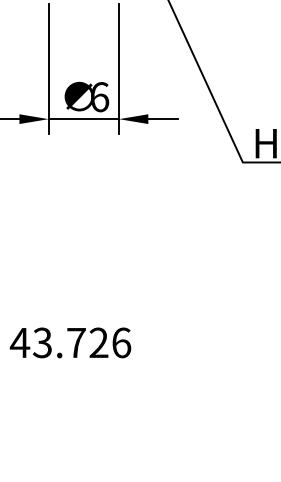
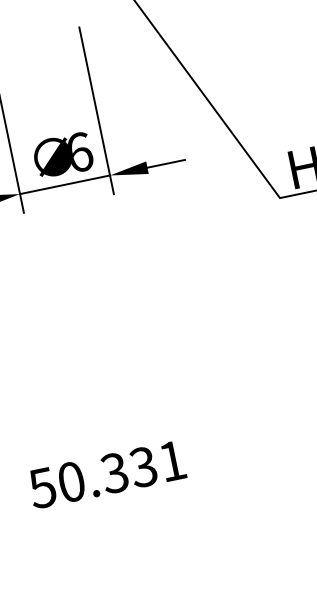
text: (70, 342) -> (107, 474), 43.726 -> 50.331

